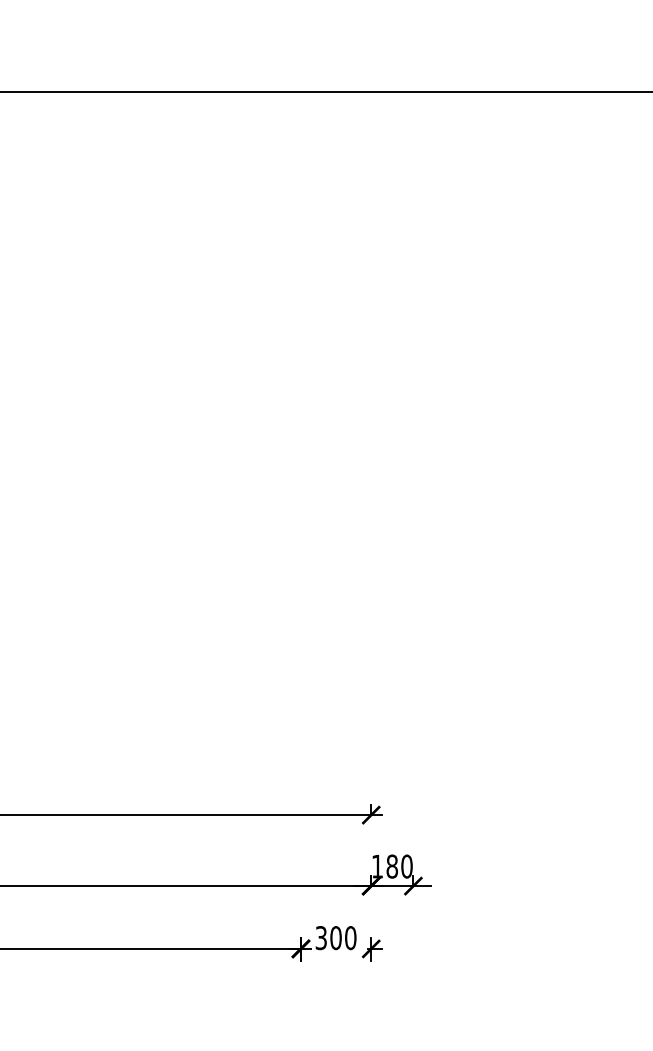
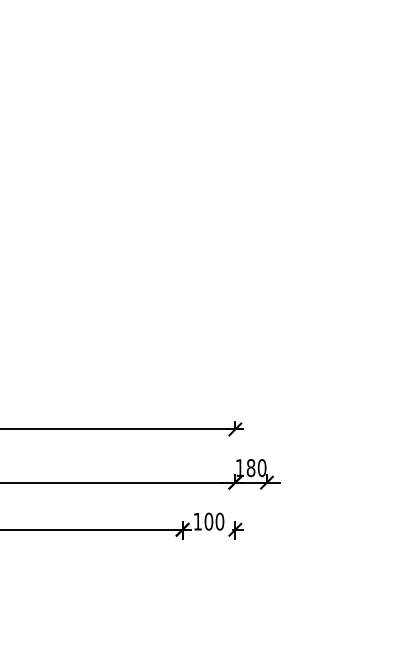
text: (320, 938) -> (197, 521), 300 -> 100

